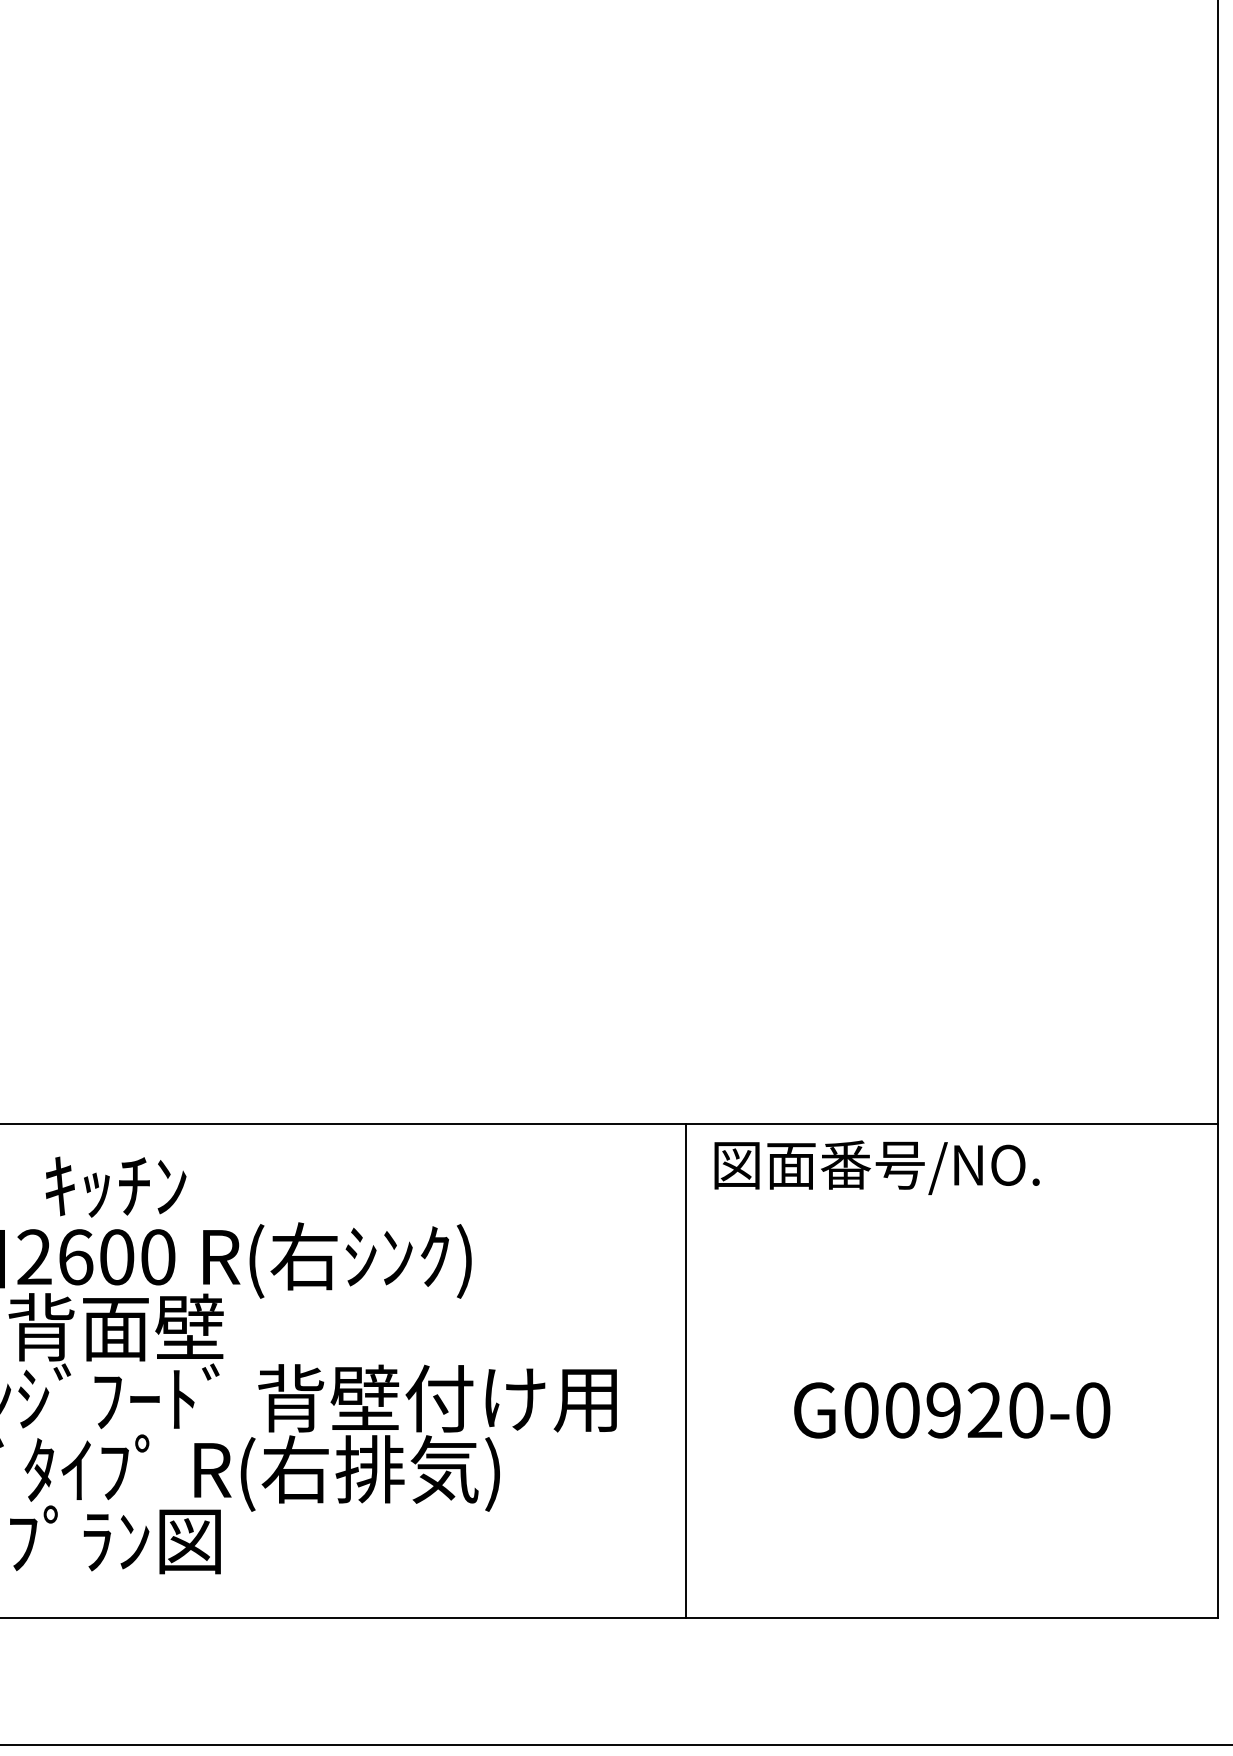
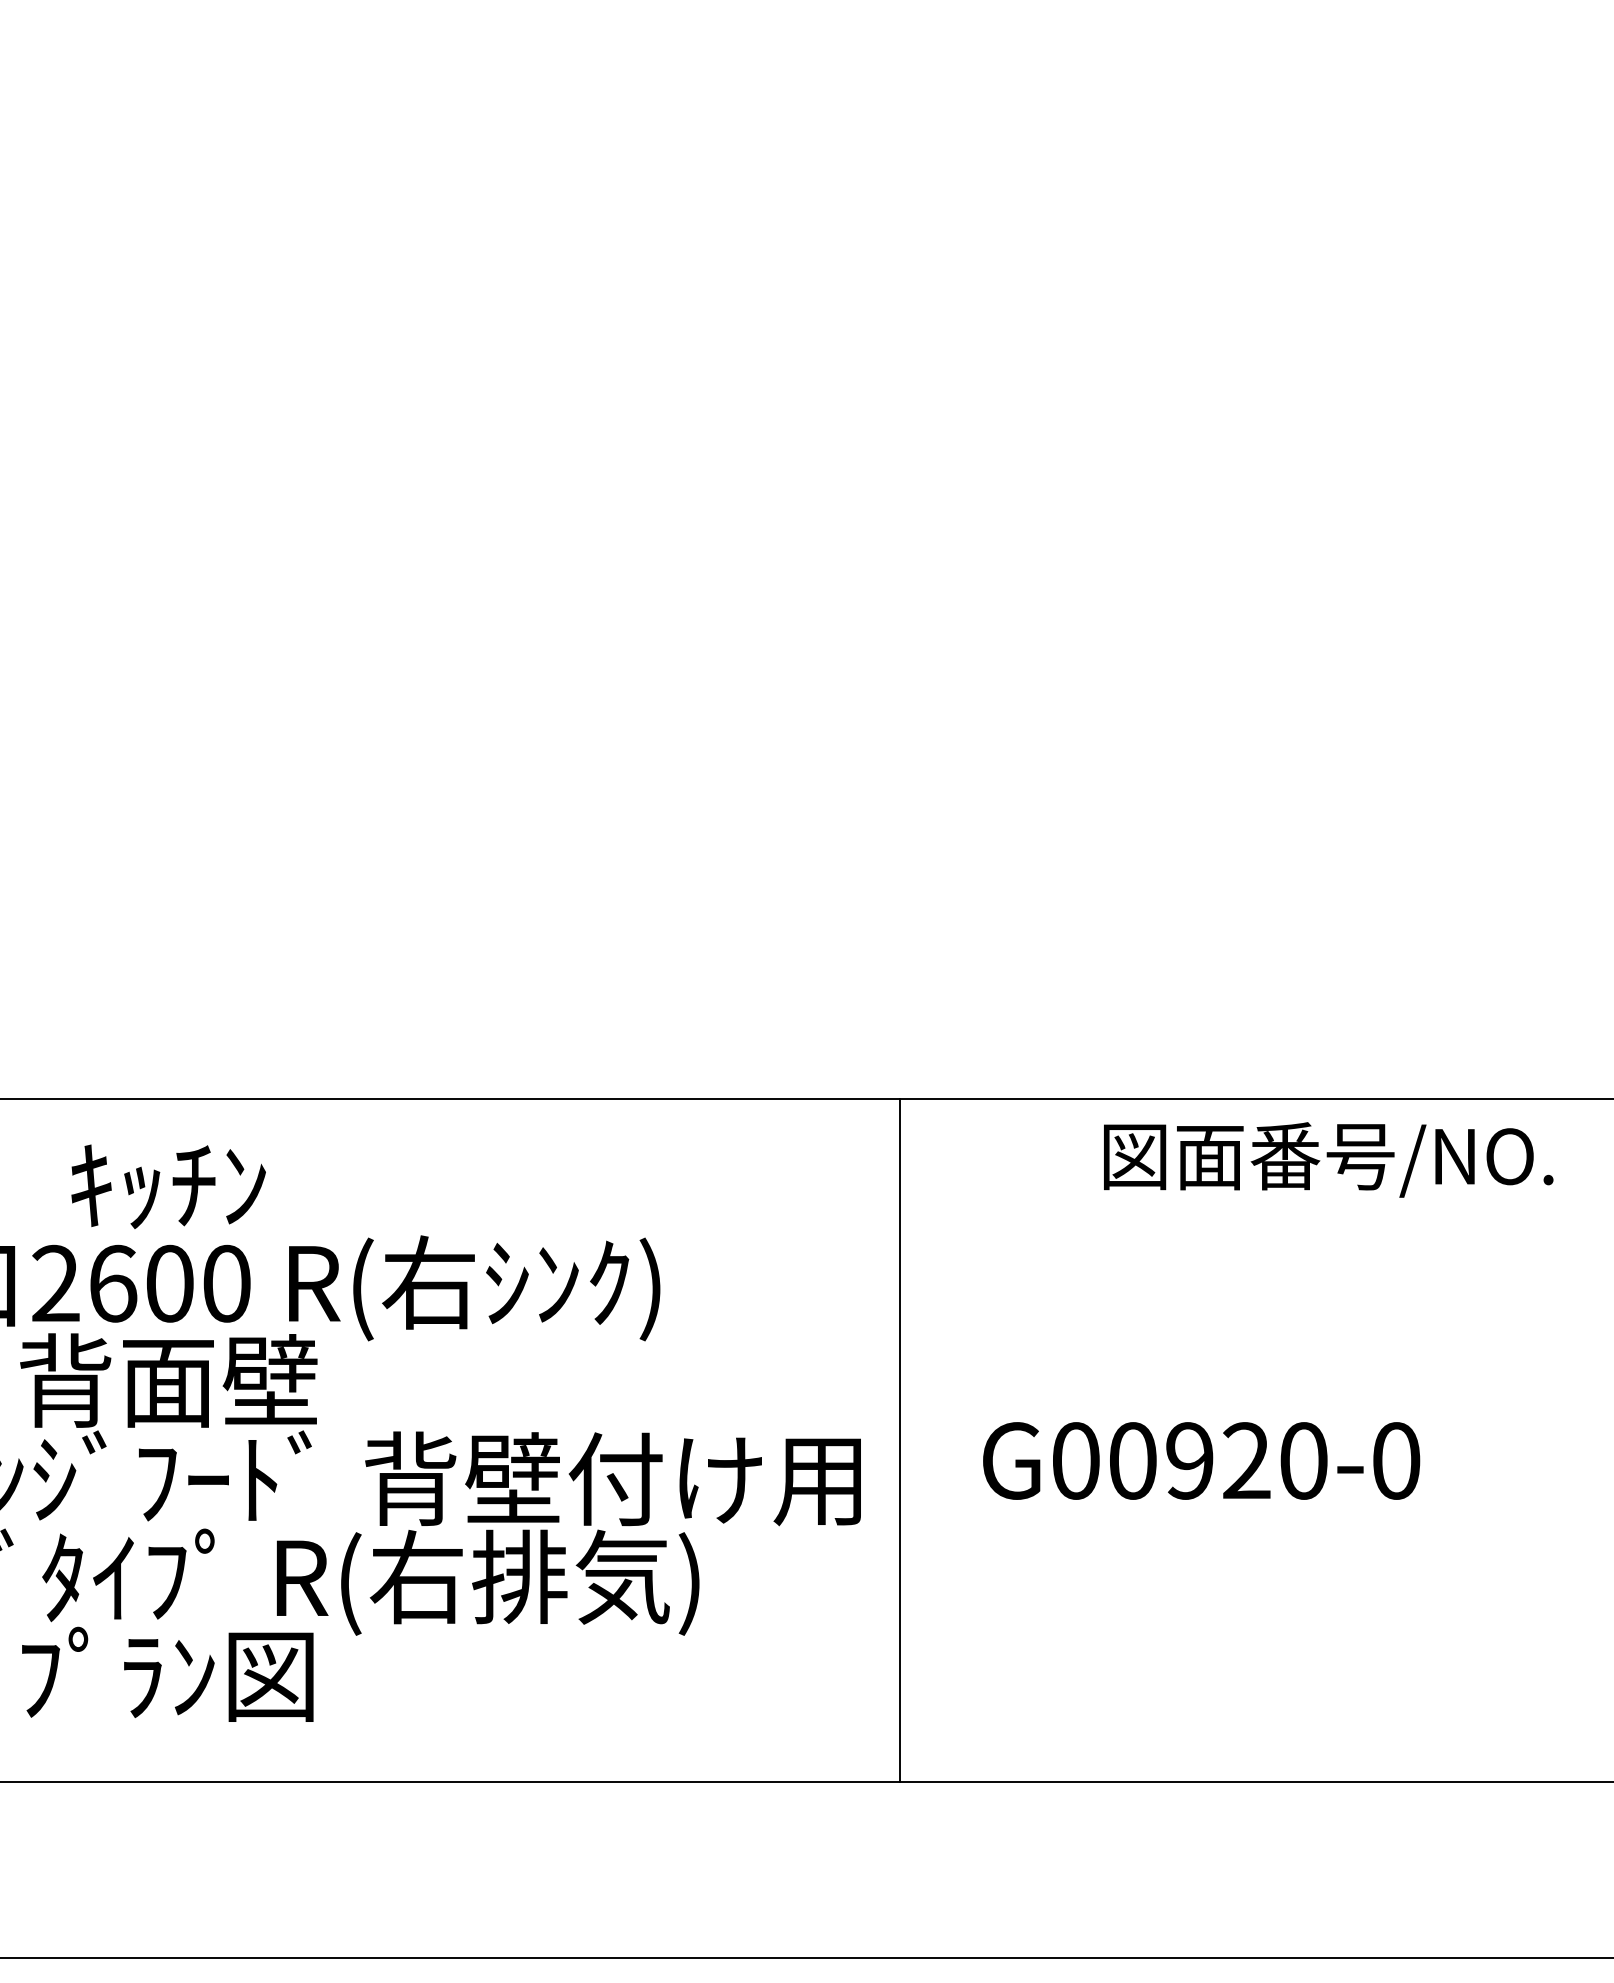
text: (876, 1167) -> (1327, 1159), moved
line: (685, 1370) -> (899, 1440), moved
text: (952, 1410) -> (1201, 1461), moved

